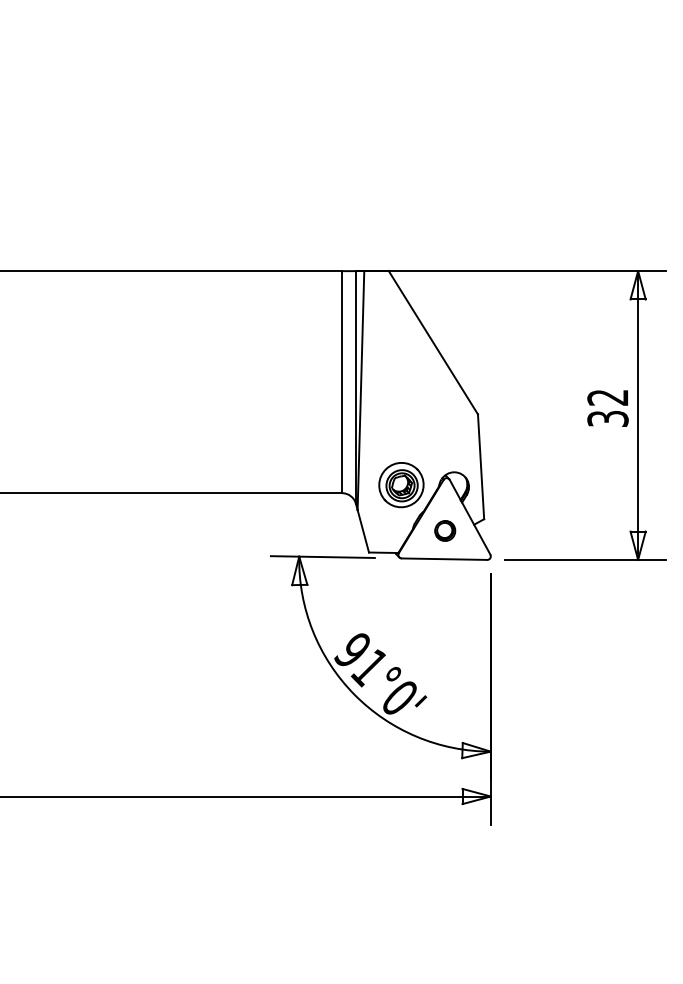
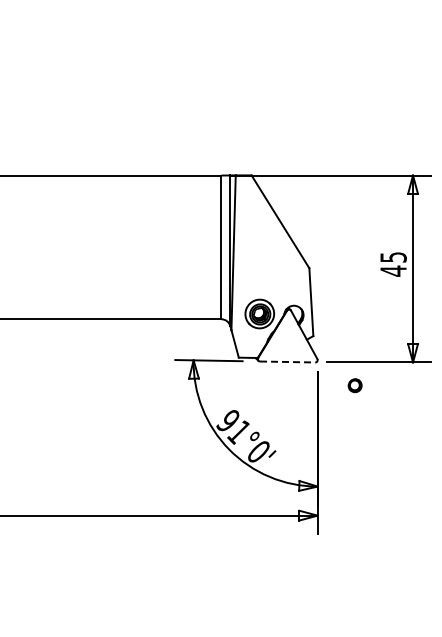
text: (607, 408) -> (393, 264), 32 -> 45
part: (444, 530) -> (354, 385), moved
line: (444, 559) -> (287, 362), solid -> dashed

